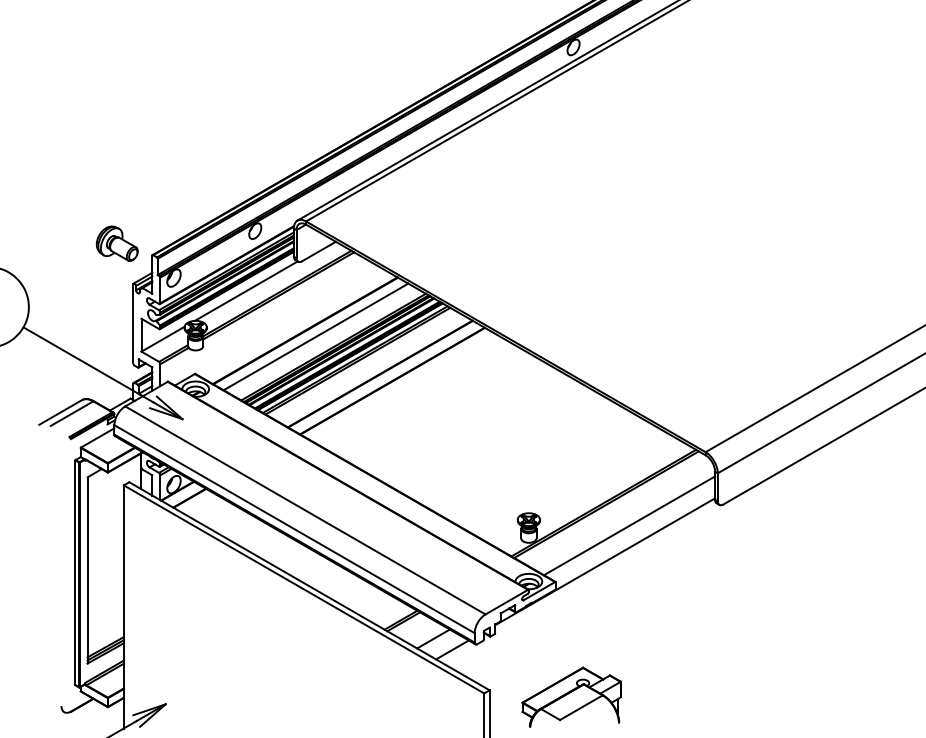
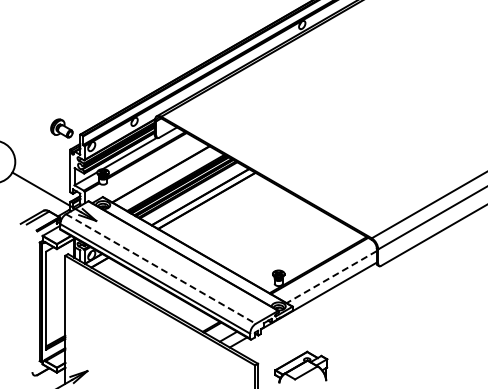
line: (315, 336) -> (166, 177), removed
line: (304, 511) -> (160, 269), solid -> dashed
line: (629, 526) -> (331, 277), solid -> dashed

